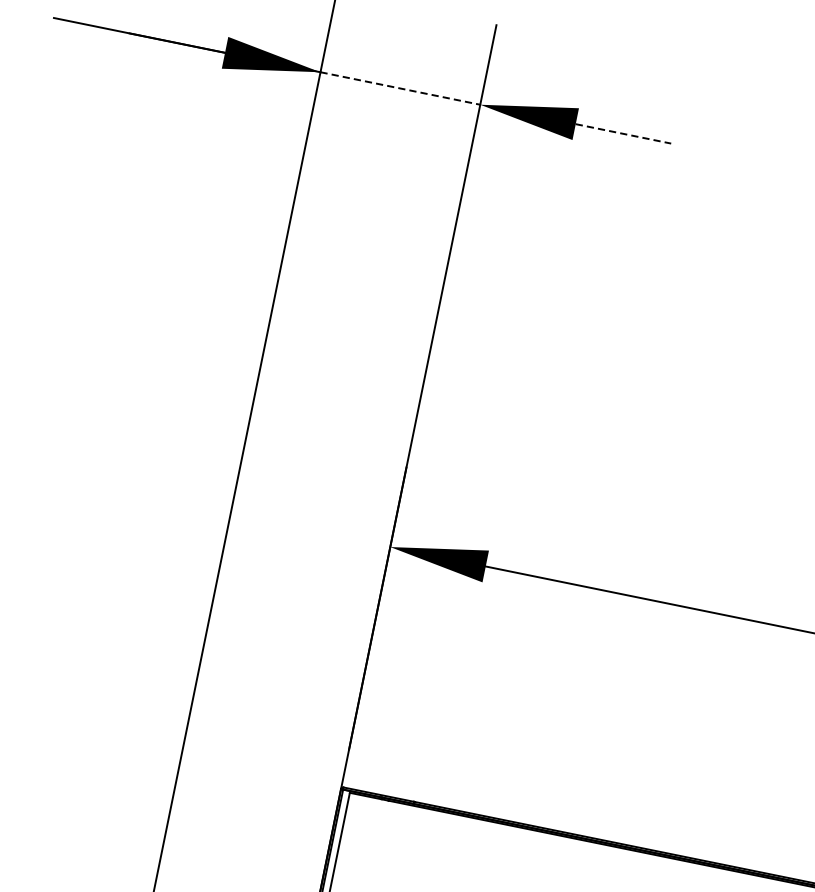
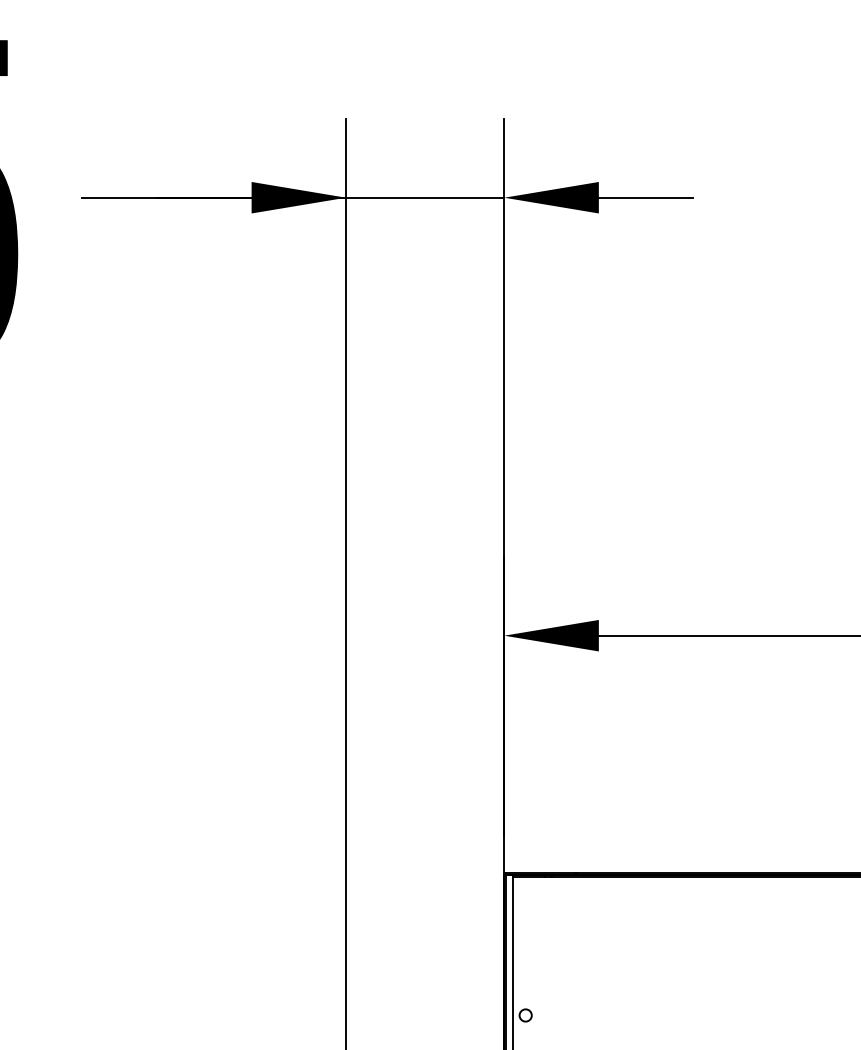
line: (400, 88) -> (425, 197), dashed -> solid
line: (623, 133) -> (646, 197), dashed -> solid

